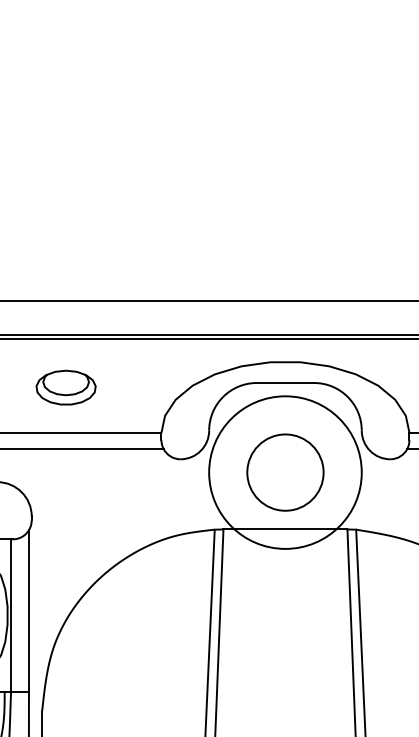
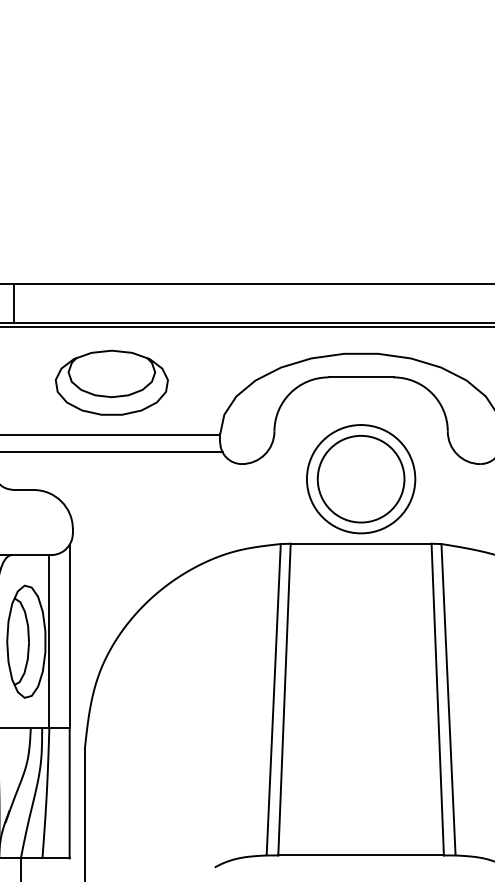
part: (65, 387) -> (111, 382), size x1.67
circle: (284, 472) -> (360, 479), size x0.62

